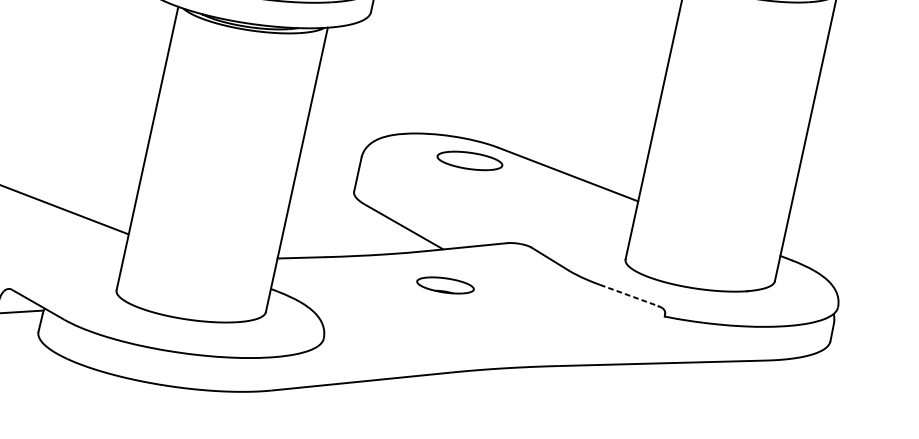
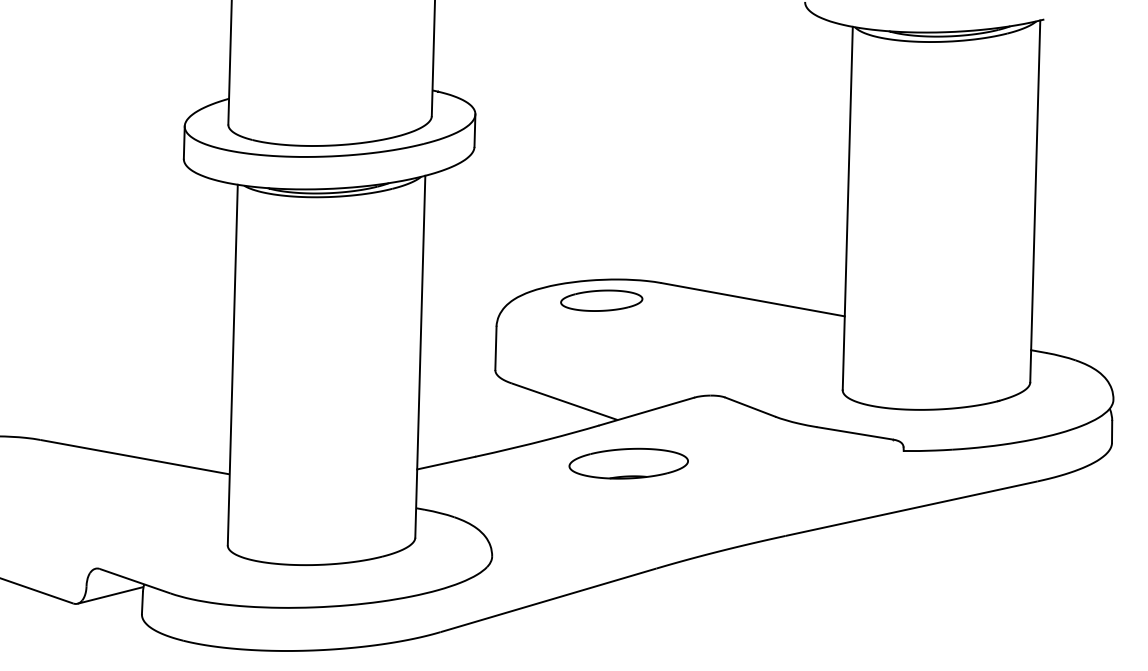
part: (469, 160) -> (601, 300), moved
part: (445, 285) -> (628, 463), size x1.67
line: (629, 295) -> (855, 433), dashed -> solid

